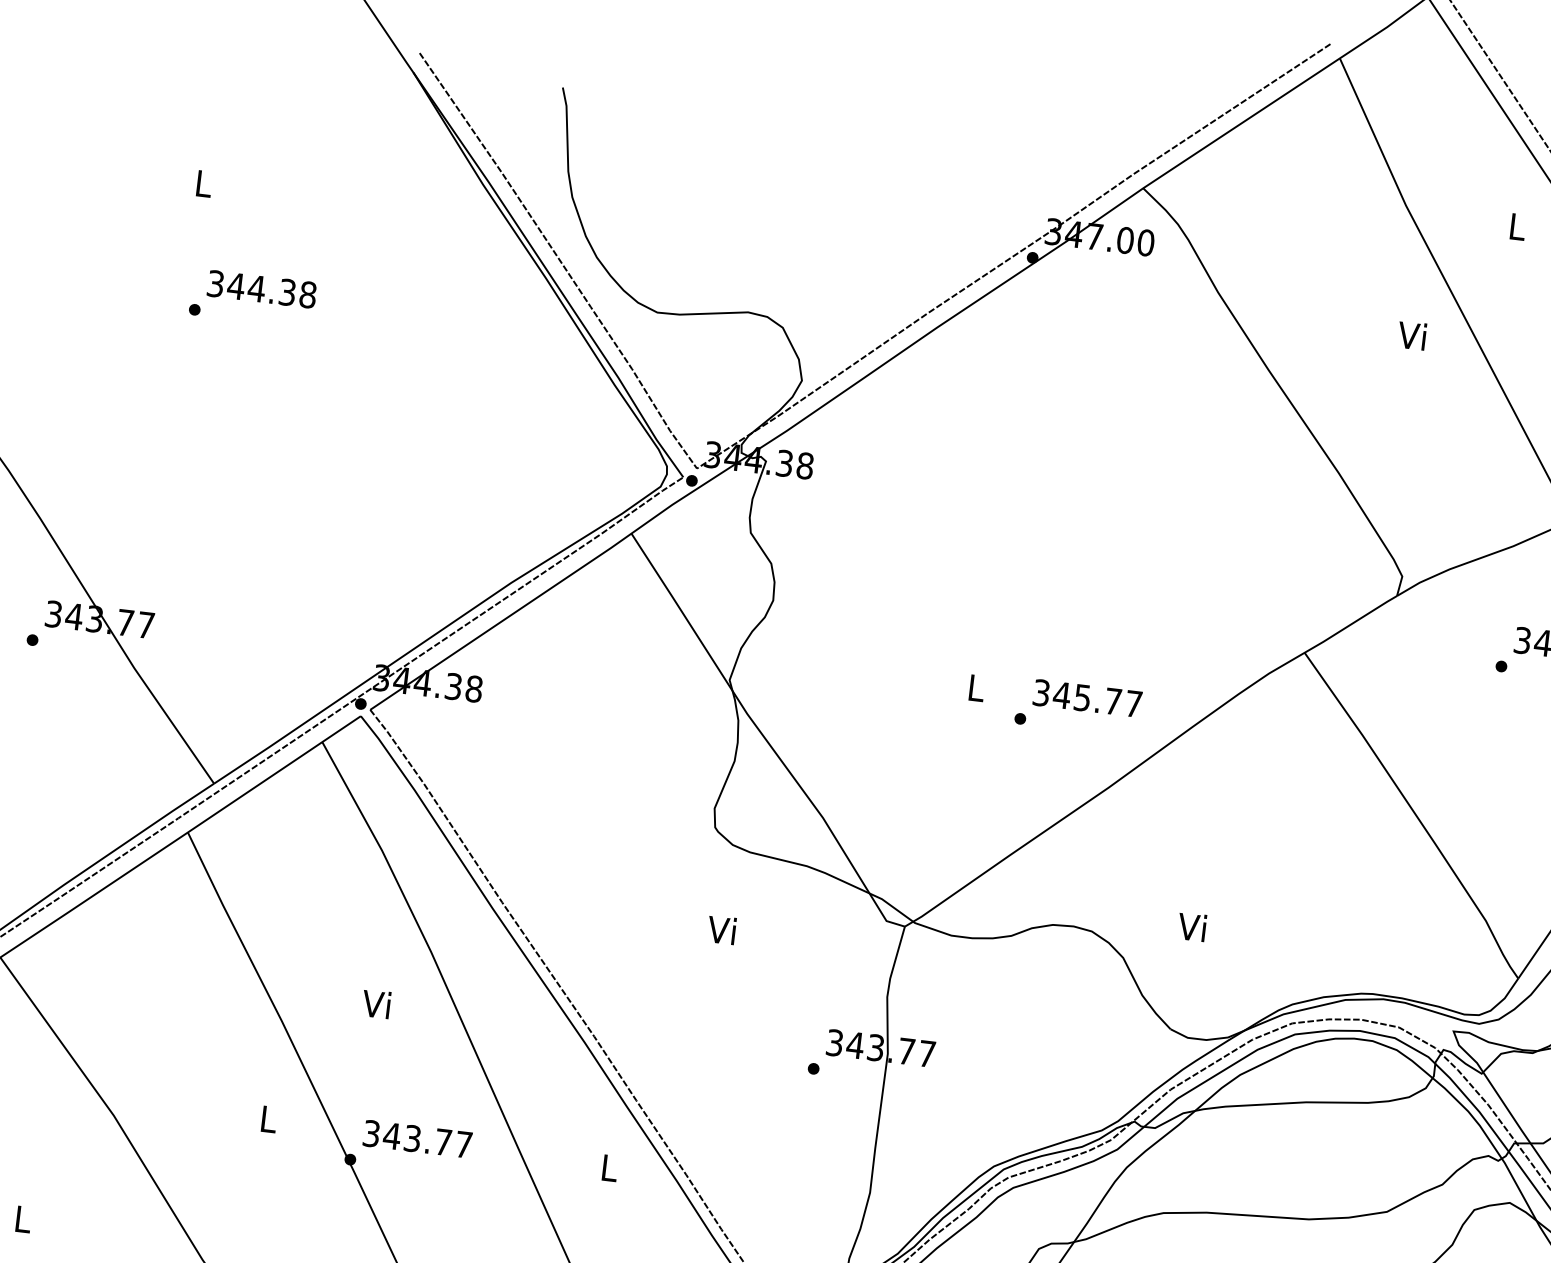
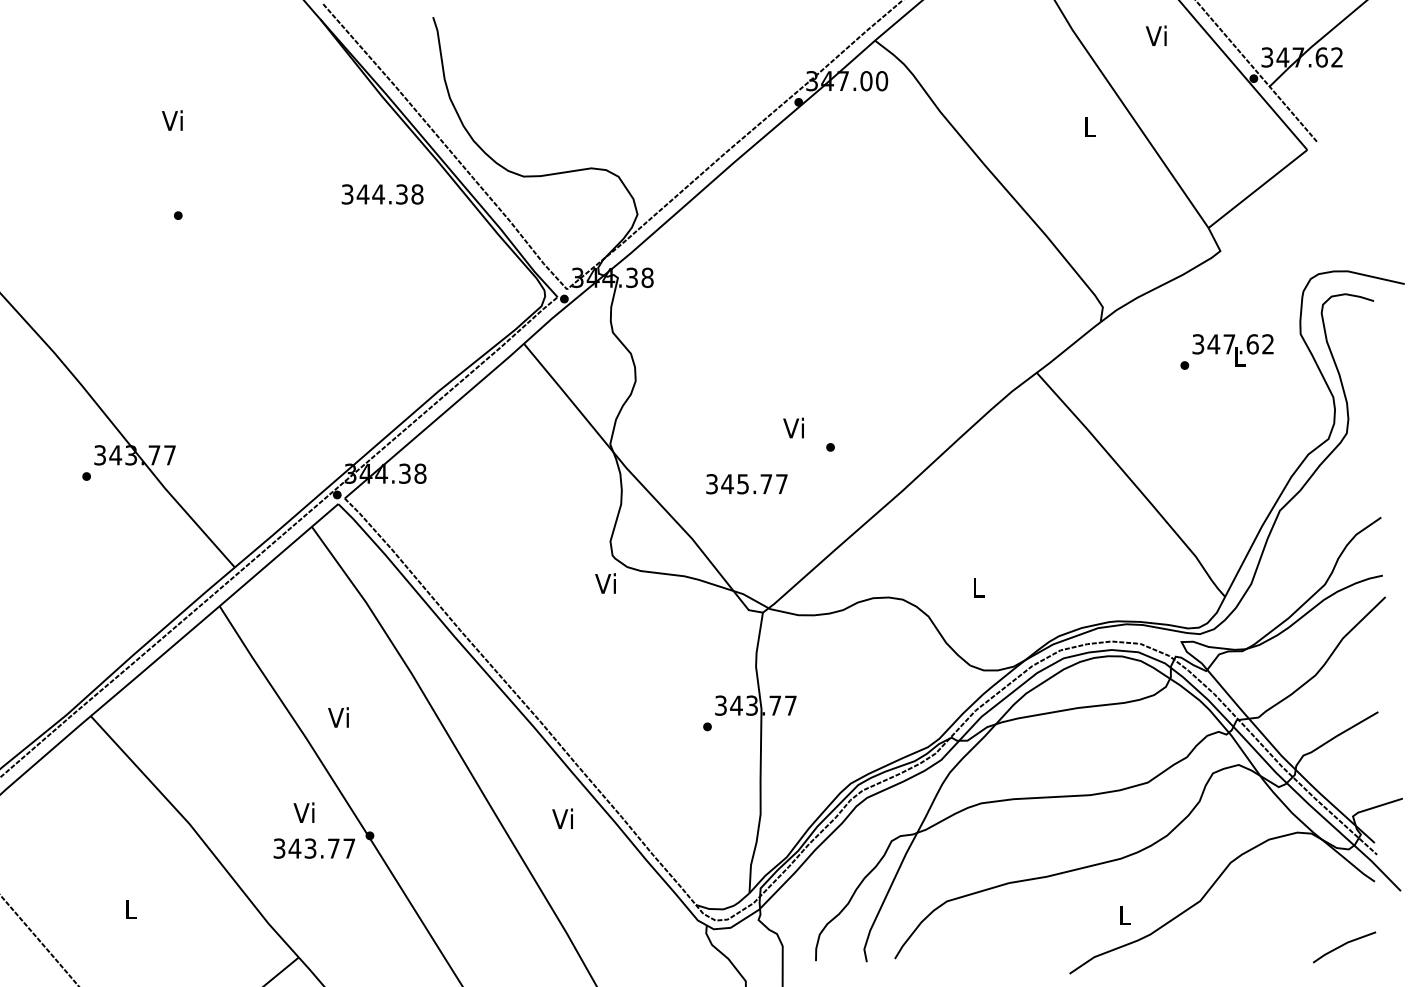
text: (202, 183) -> (172, 120), L -> Vi
text: (1514, 225) -> (1155, 35), L -> Vi
text: (261, 289) -> (382, 194), moved
text: (1411, 335) -> (1088, 126), Vi -> L
text: (974, 686) -> (793, 427), L -> Vi
text: (1086, 698) -> (746, 484), moved
text: (1191, 927) -> (976, 587), Vi -> L
text: (721, 930) -> (605, 583), moved
text: (376, 1004) -> (338, 717), moved
text: (266, 1118) -> (303, 812), L -> Vi
text: (416, 1138) -> (313, 848), moved
text: (607, 1167) -> (562, 818), L -> Vi

